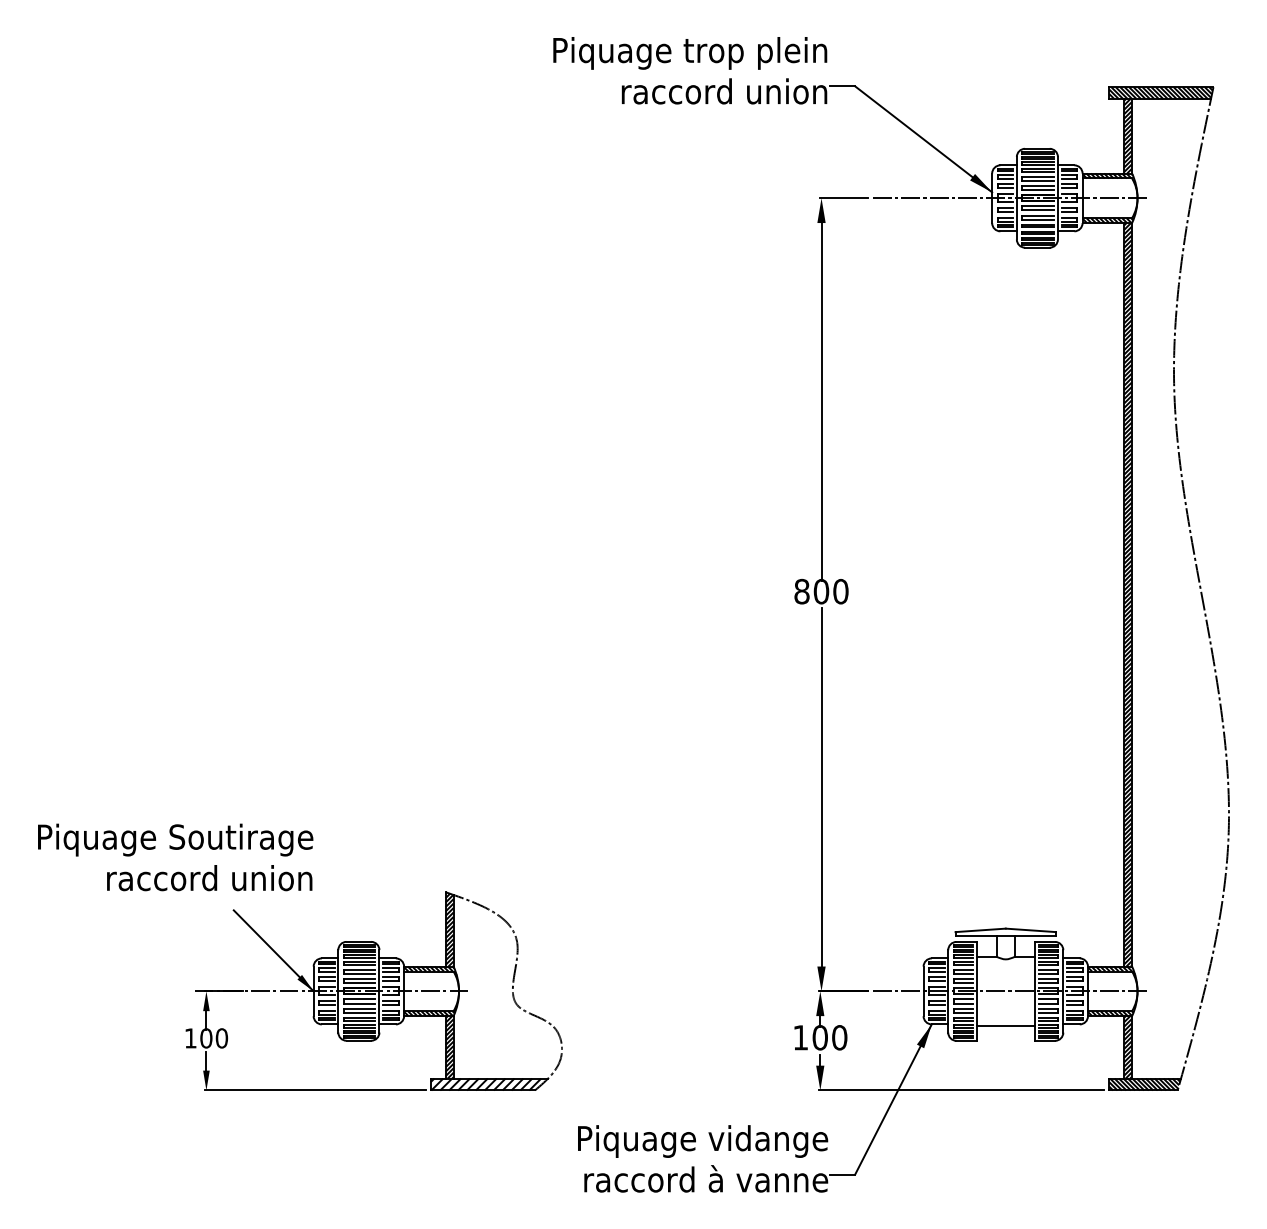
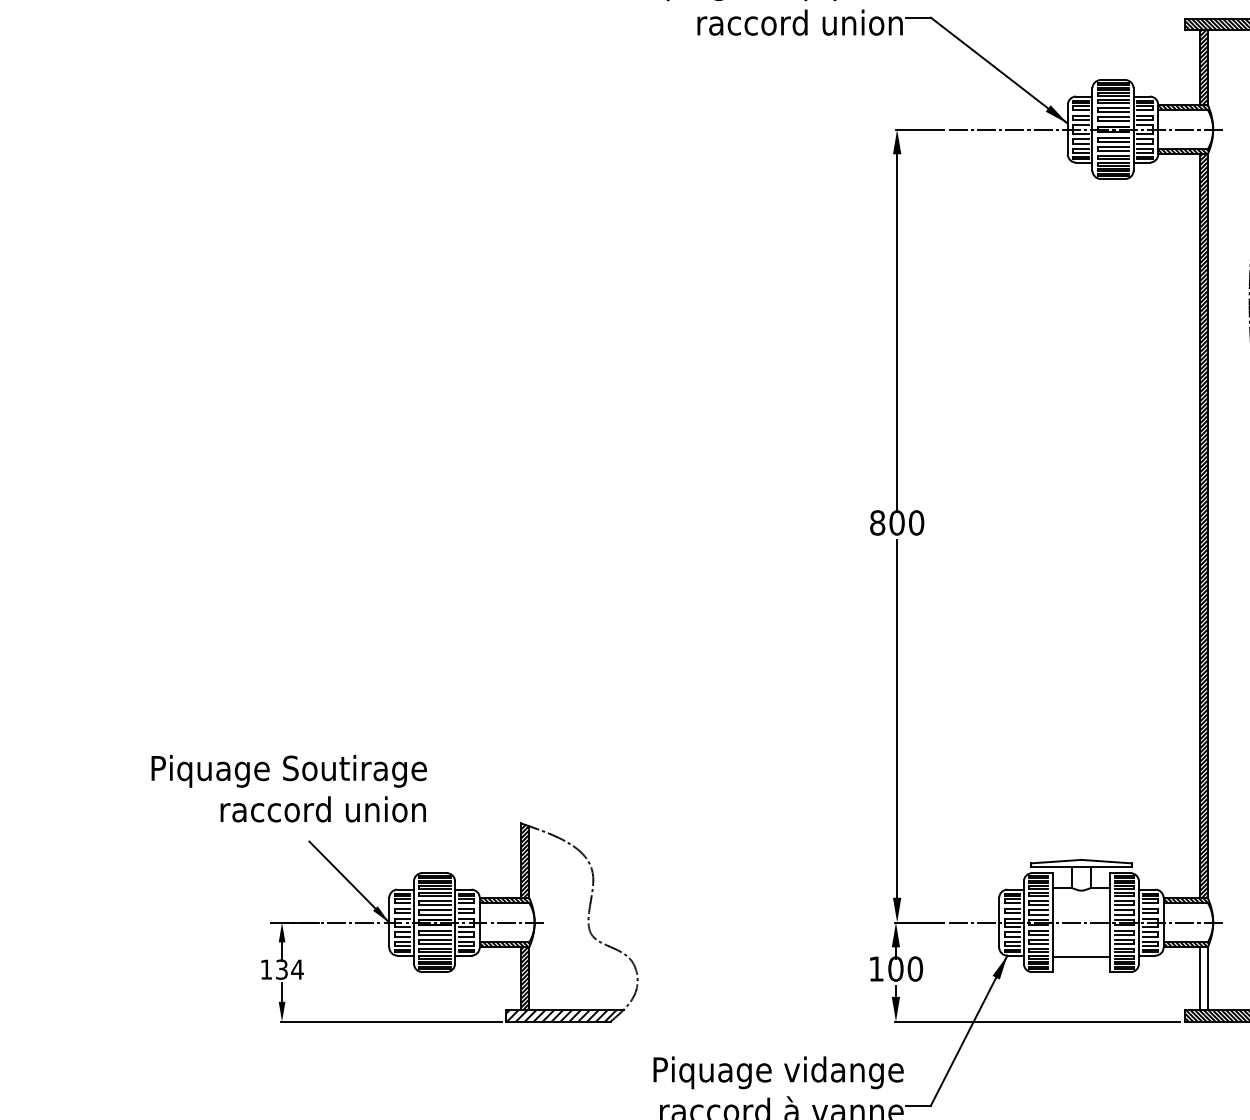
text: (175, 857) -> (289, 788), moved
text: (214, 1038) -> (290, 969), 100 -> 134
hatch: (1128, 1047) -> (1204, 978), removed

